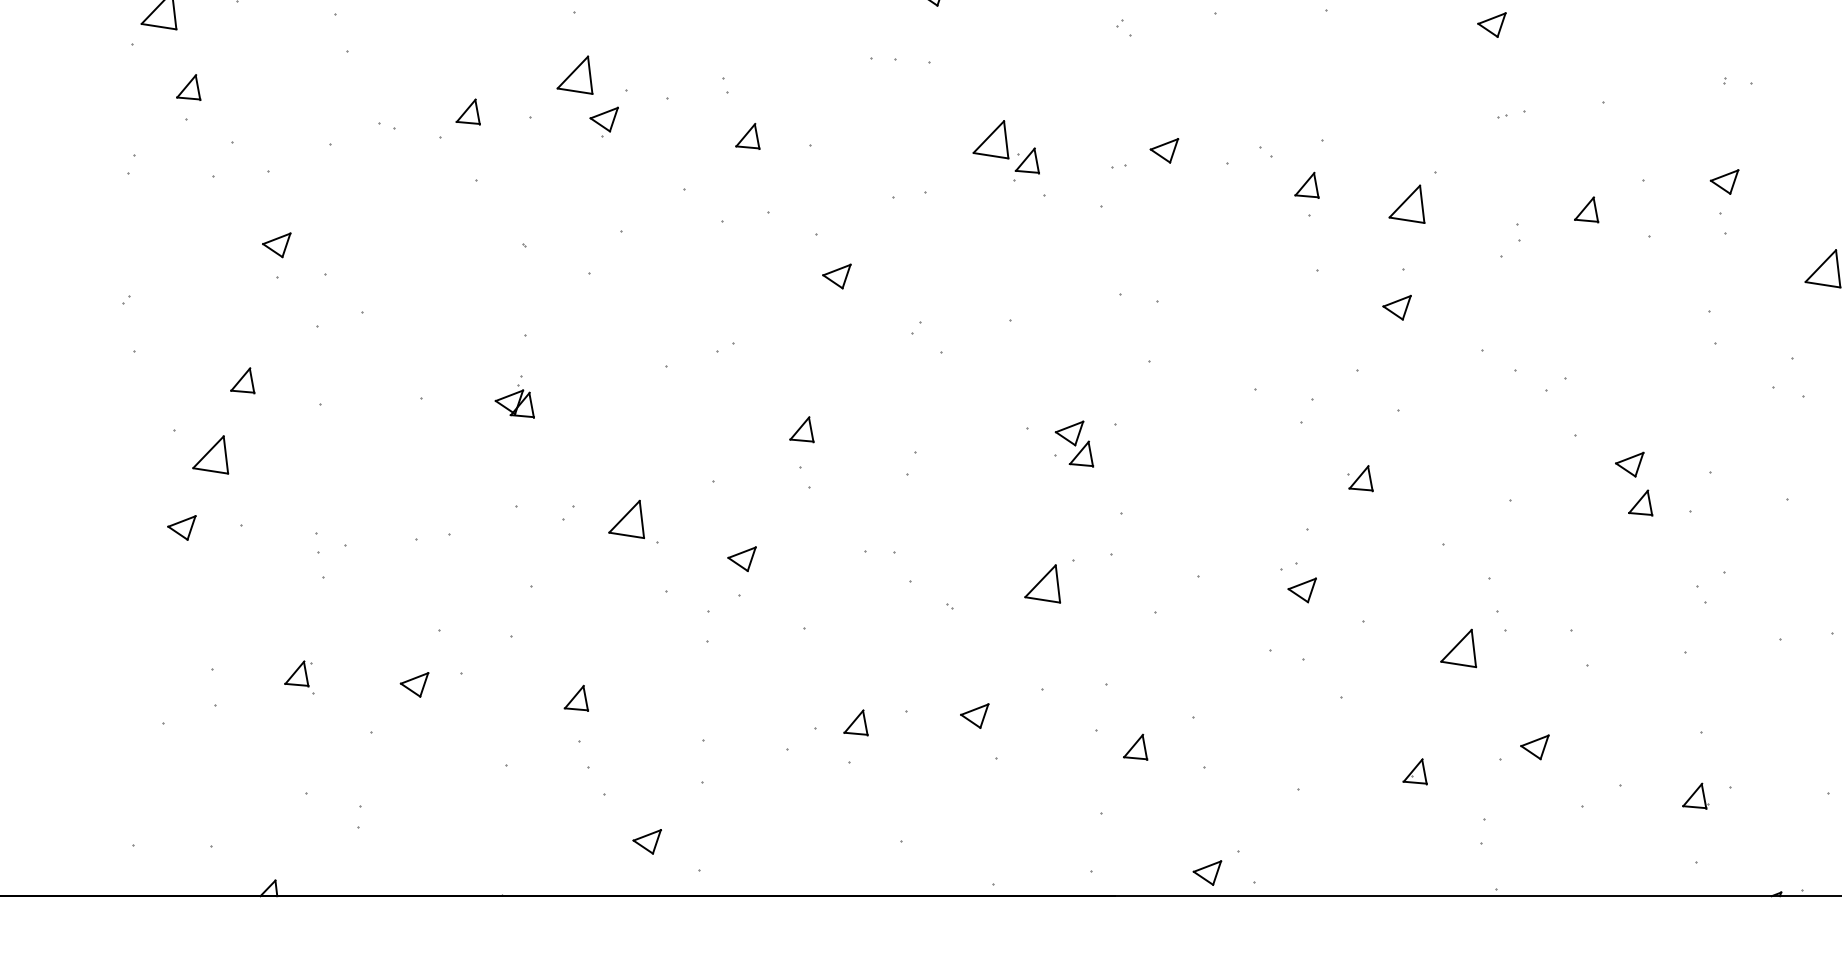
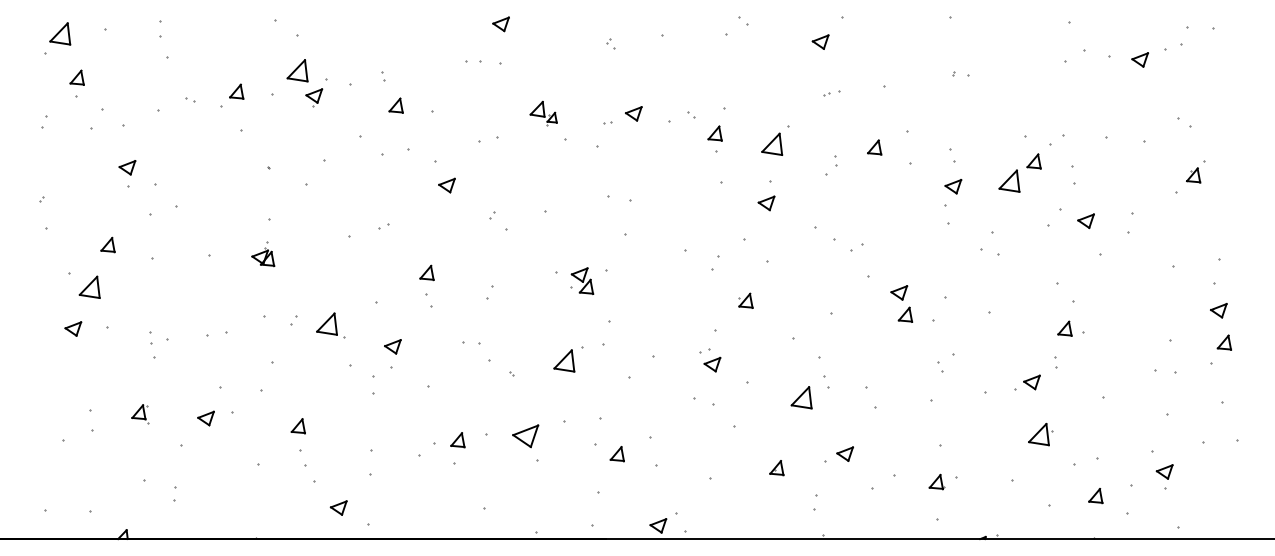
part: (1006, 150) -> (543, 113), size x0.7
part: (1724, 181) -> (953, 186), moved
part: (974, 716) -> (525, 436), size x1.6

